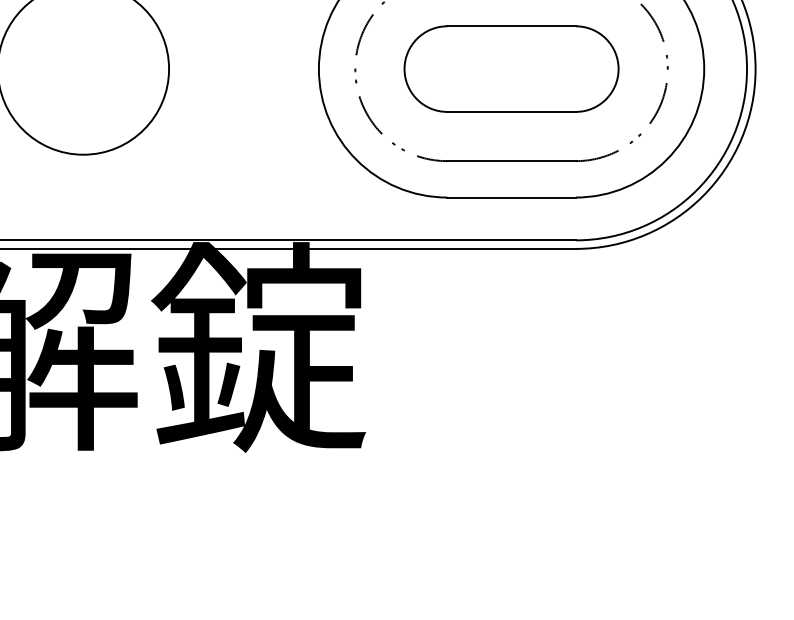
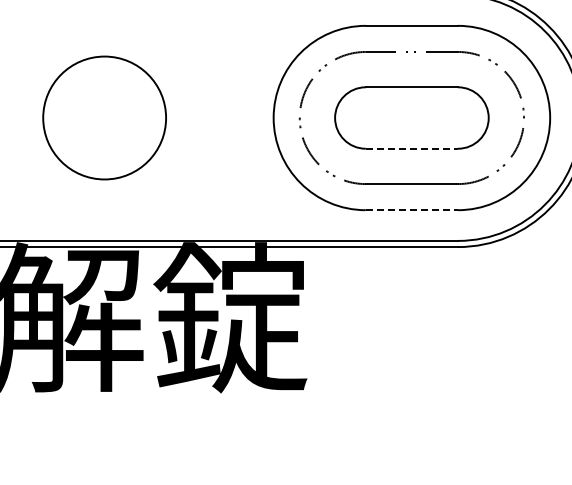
line: (512, 111) -> (412, 148), solid -> dashed
line: (512, 197) -> (412, 210), solid -> dashed

